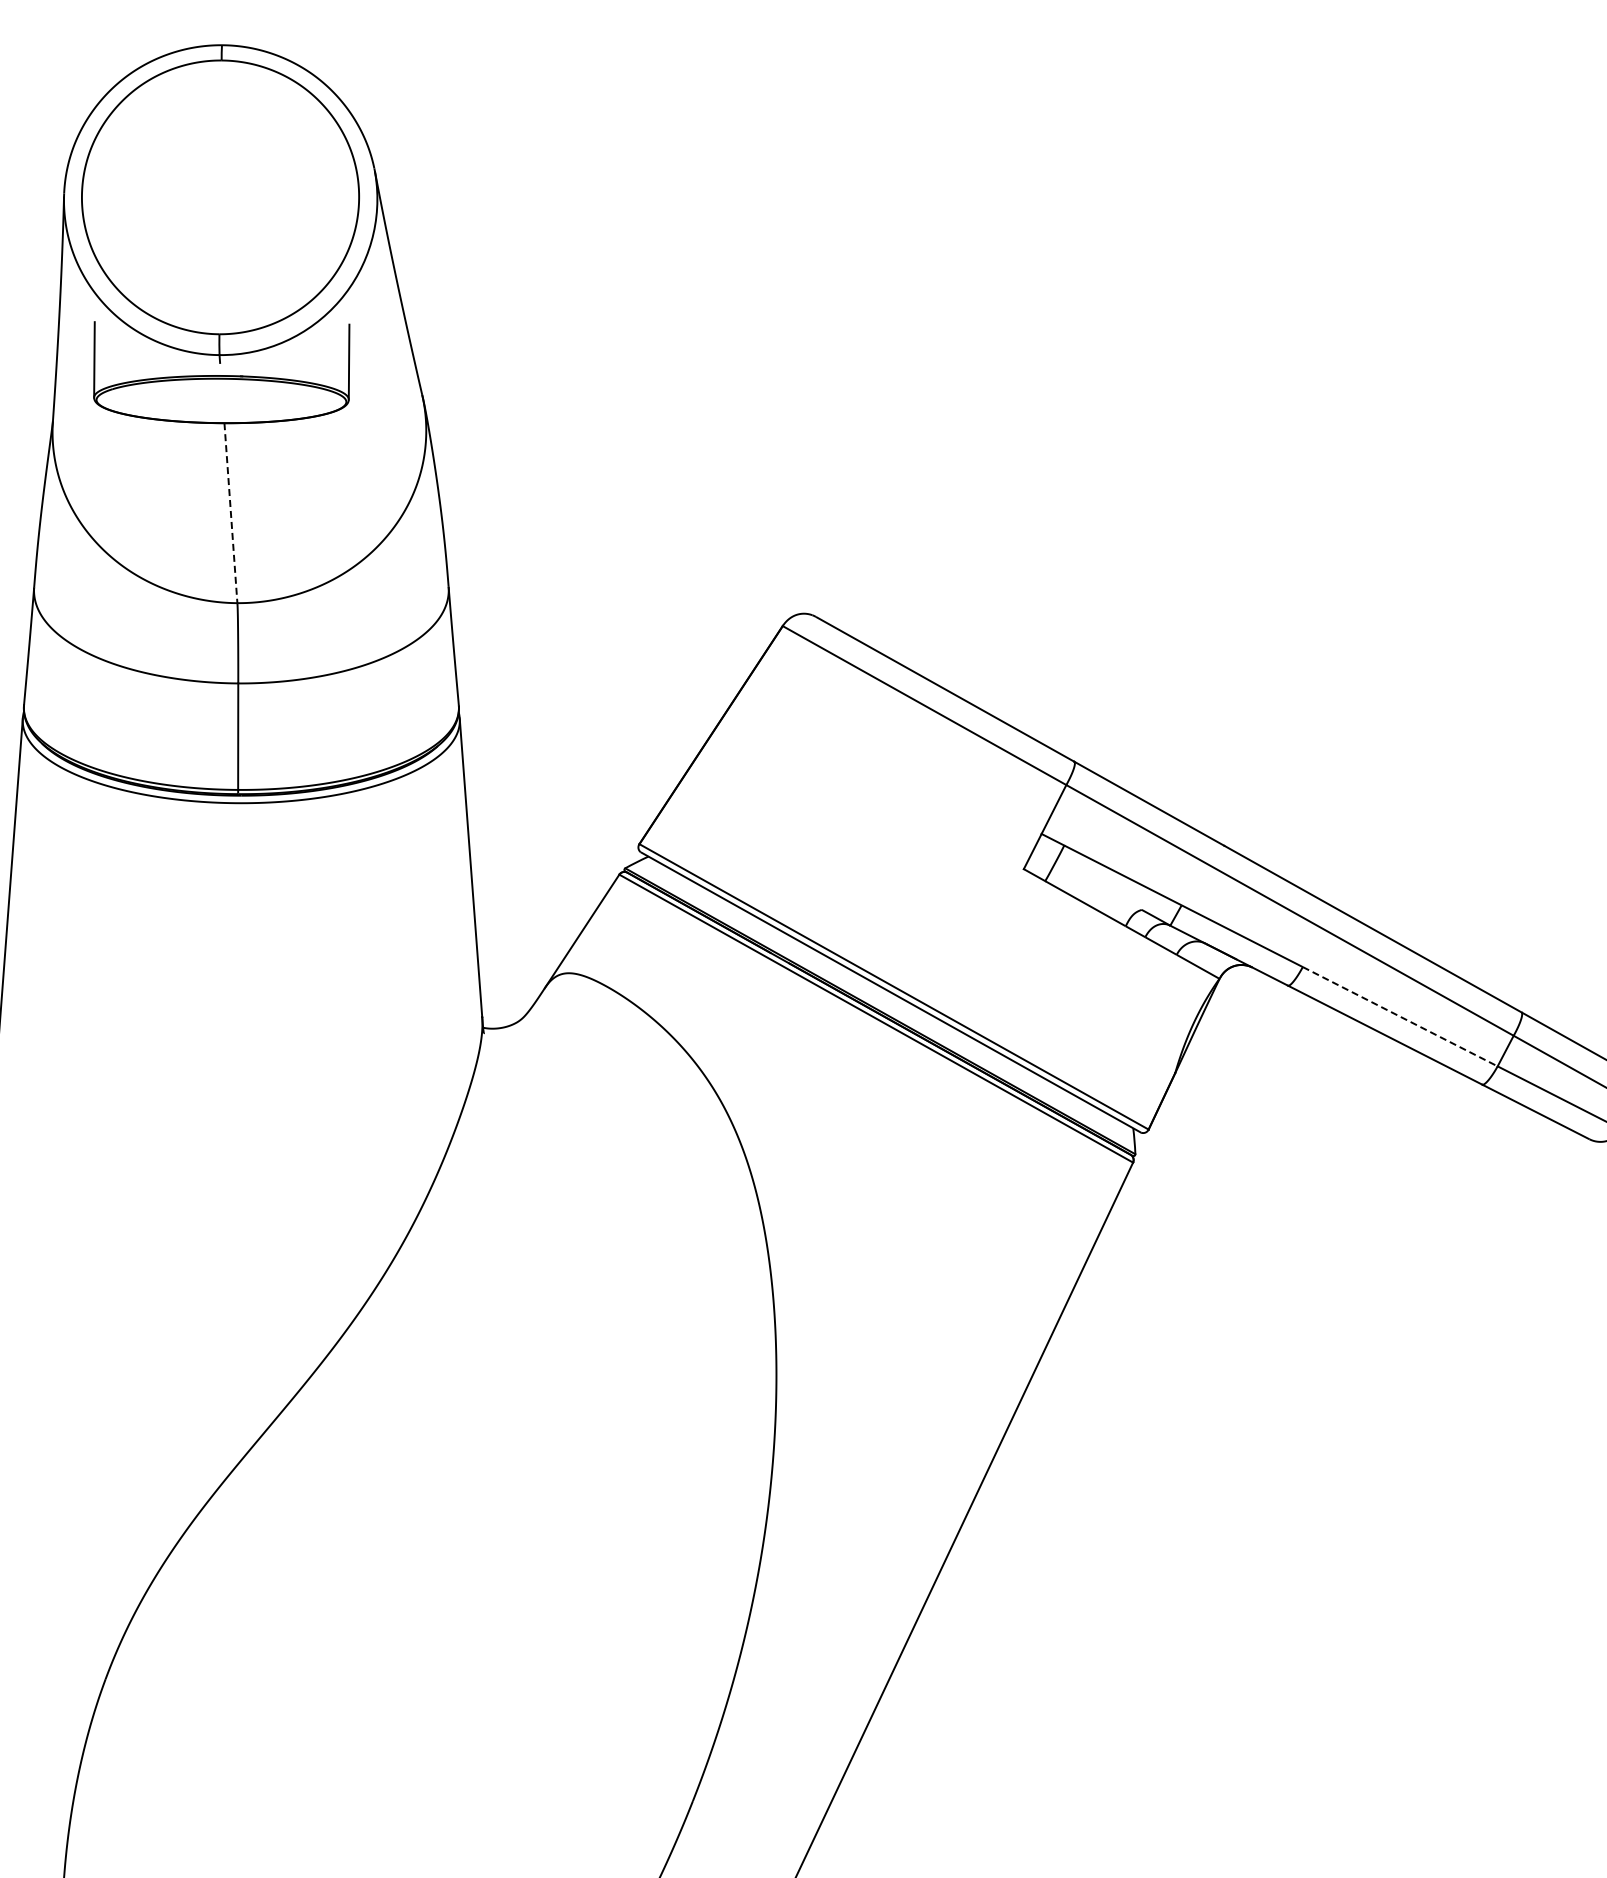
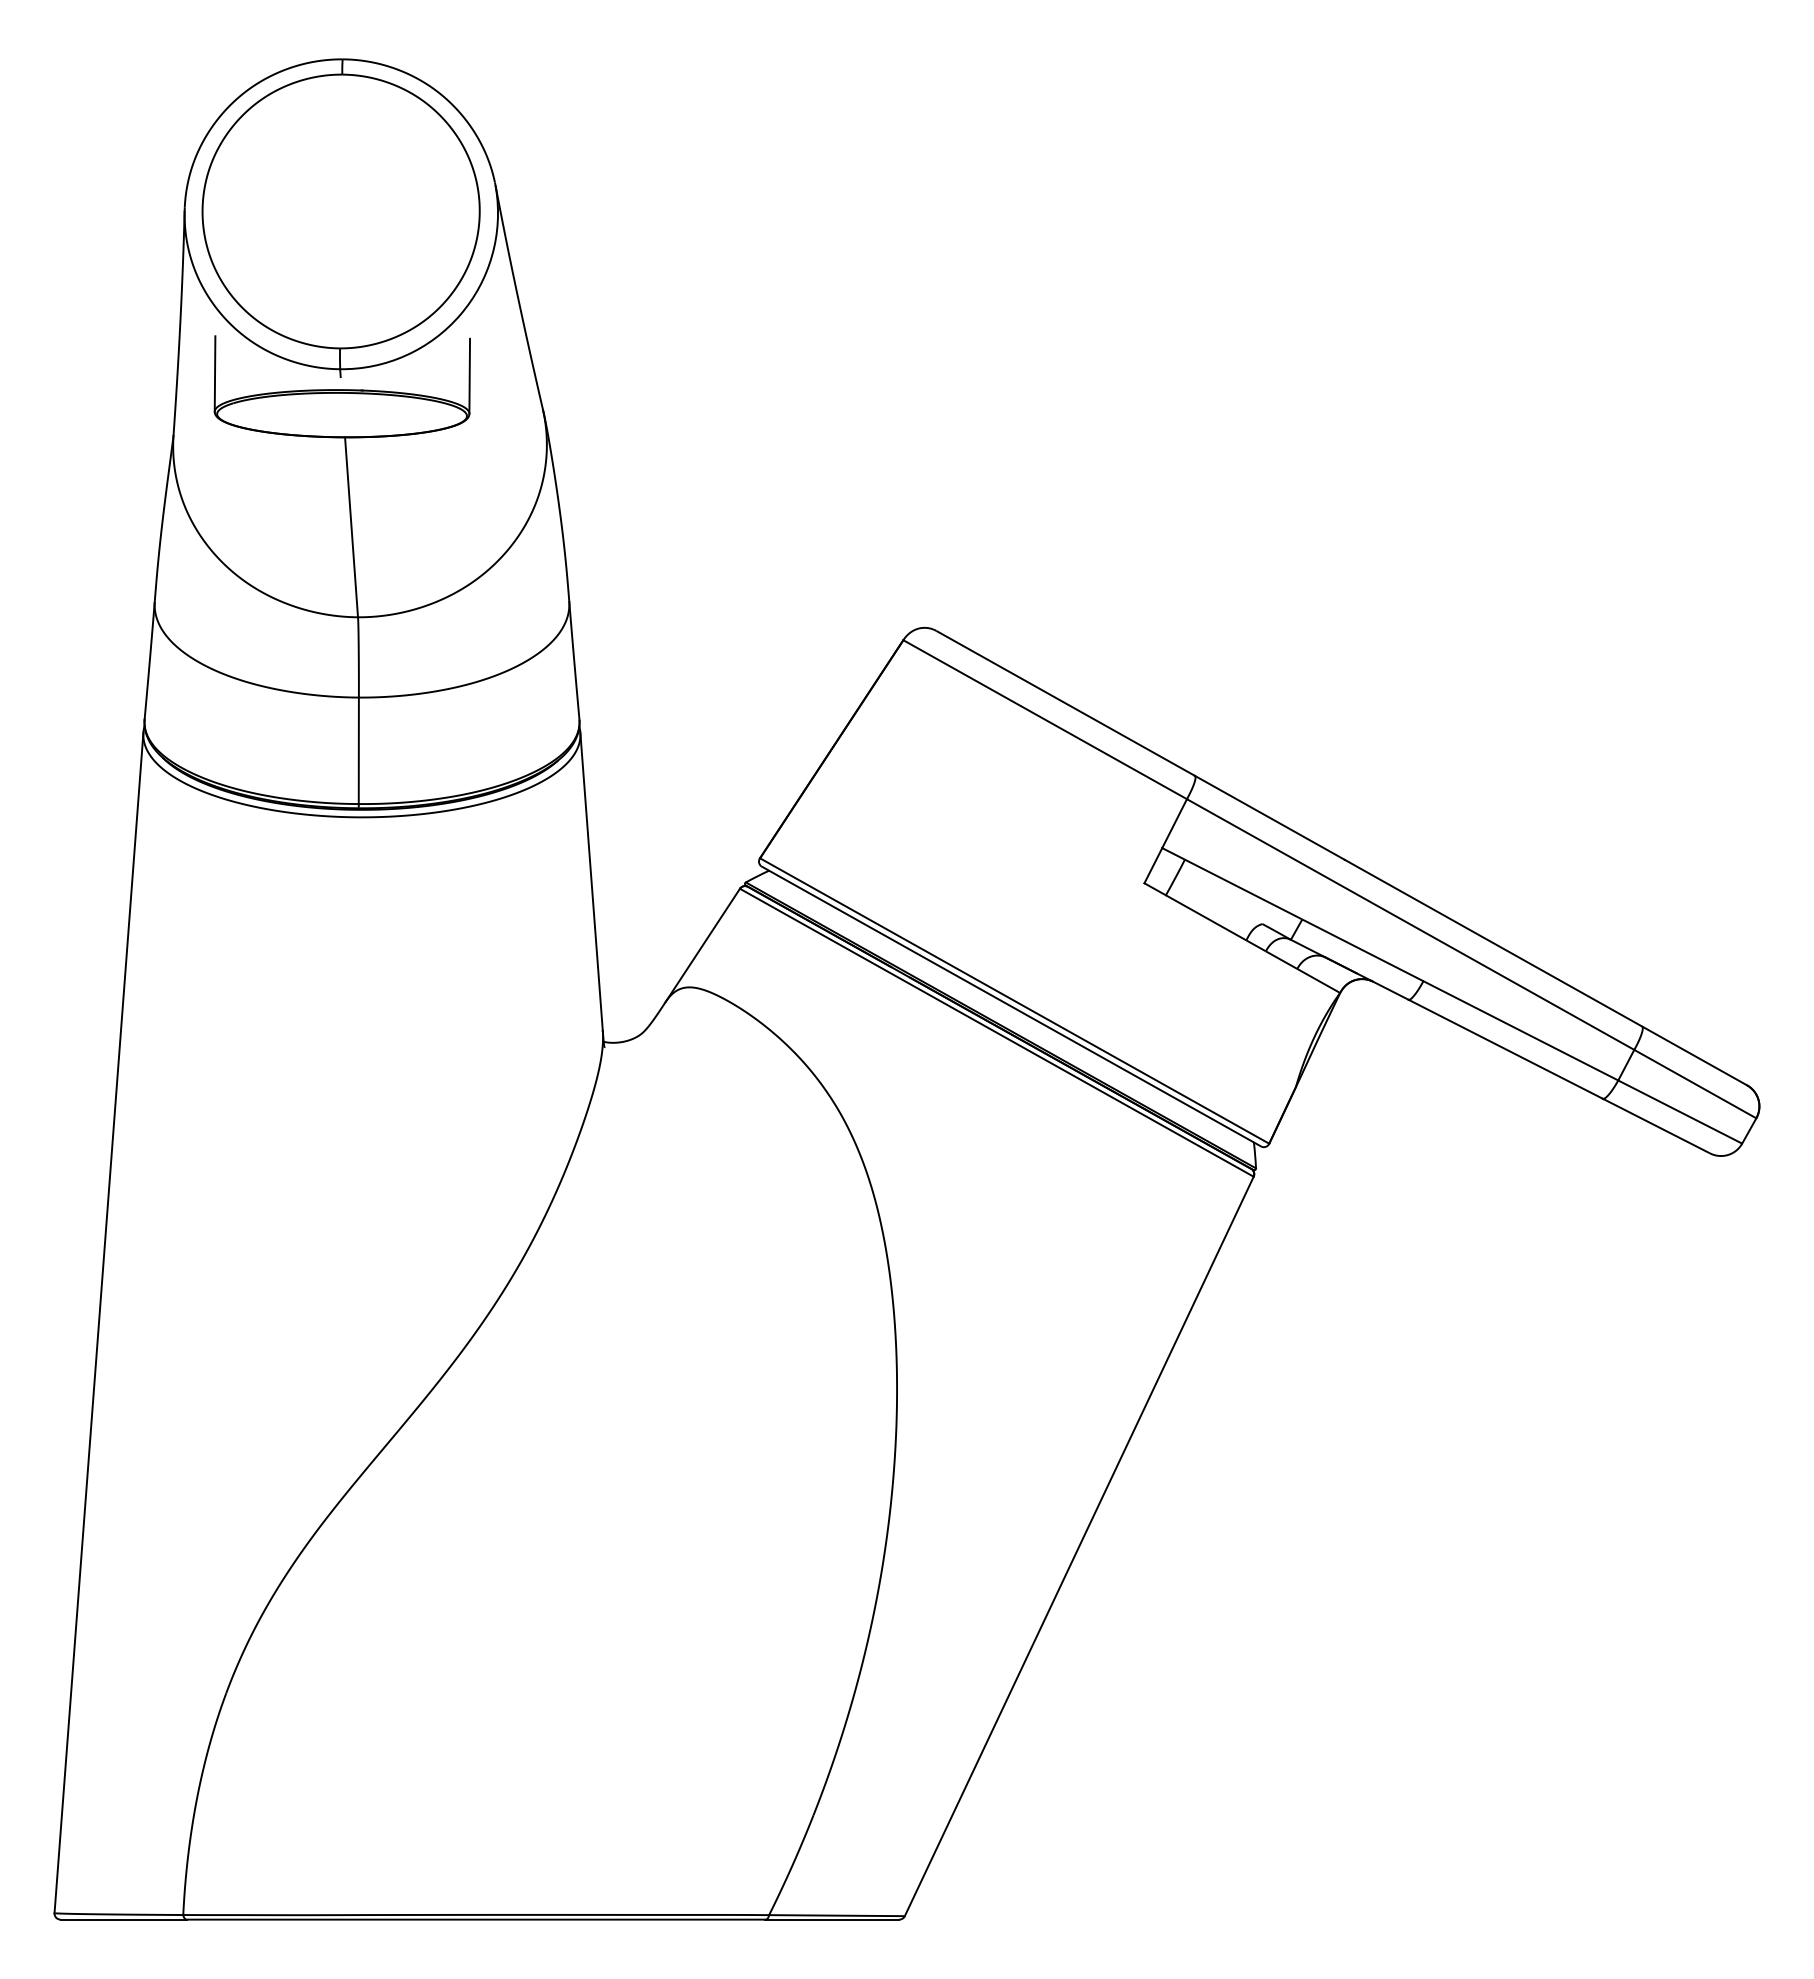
line: (230, 513) -> (351, 527), dashed -> solid
line: (1400, 1017) -> (1521, 1031), dashed -> solid

